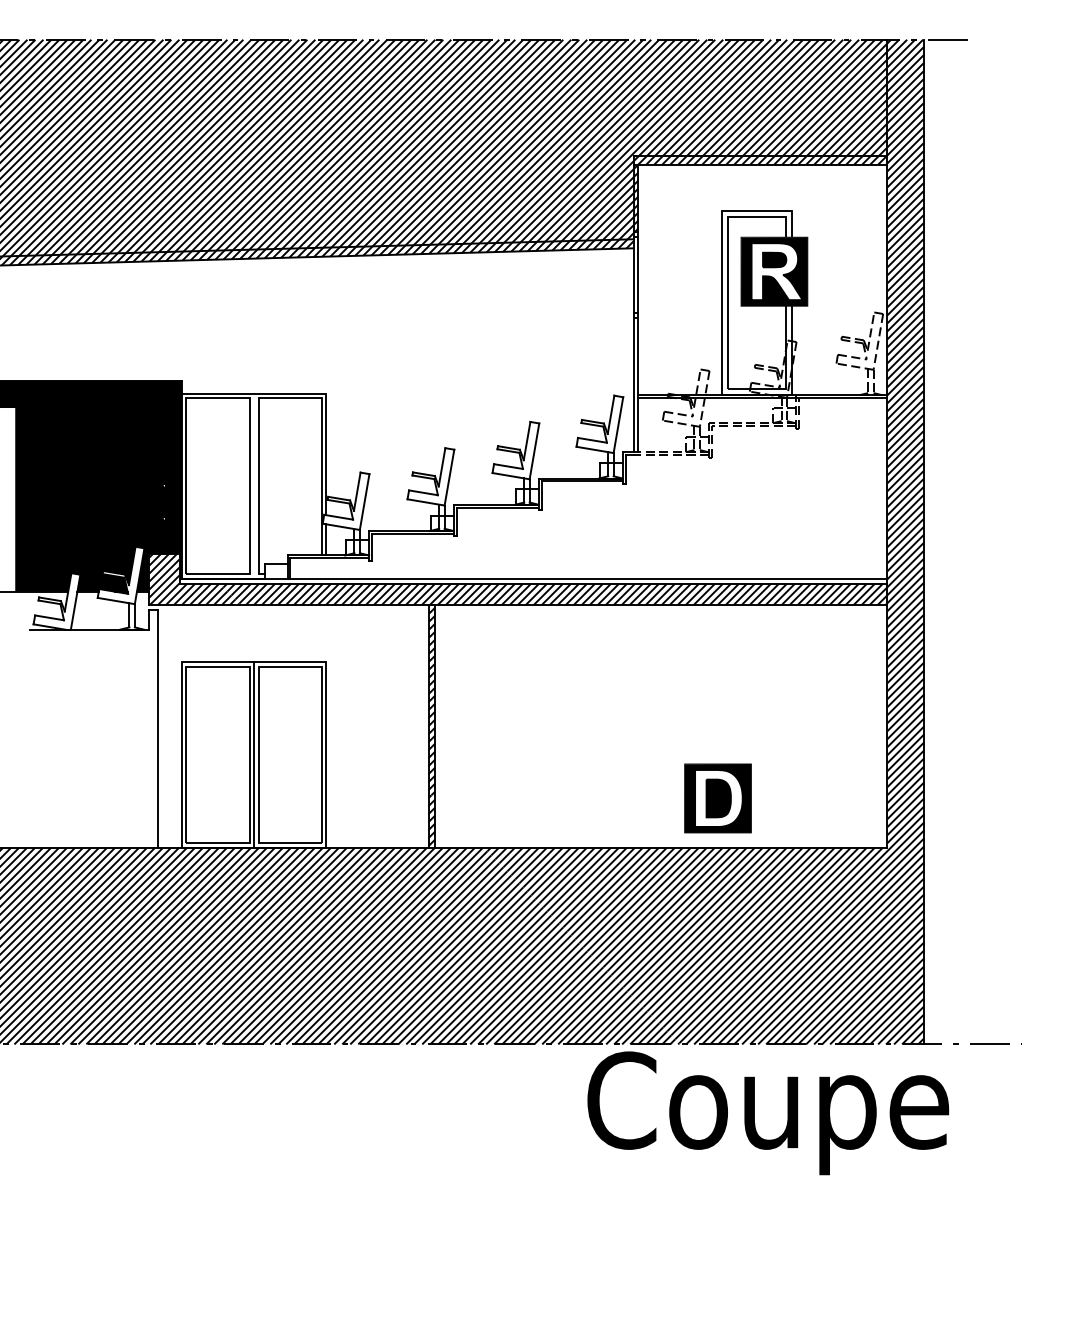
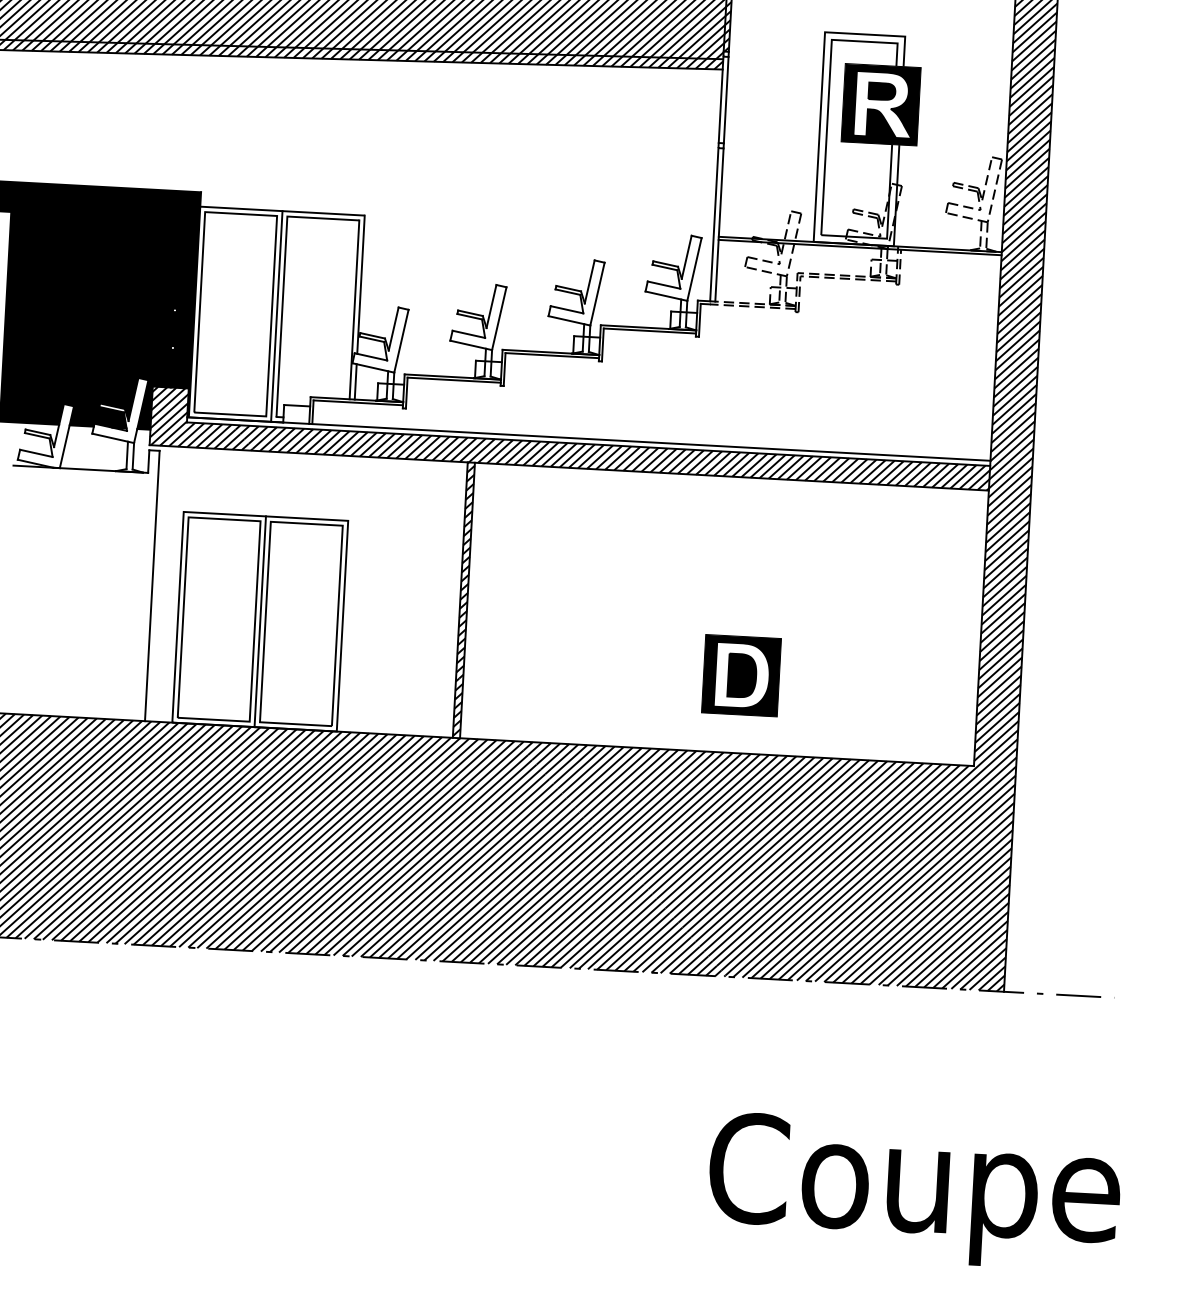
line: (254, 486) -> (277, 316), added
part: (717, 798) -> (740, 675), moved
text: (768, 1113) -> (914, 1192), moved

